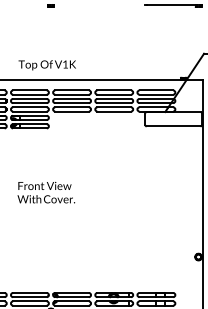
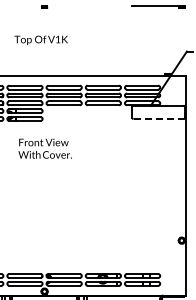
text: (46, 64) -> (40, 39), moved
line: (174, 126) -> (159, 119), solid -> dashed
text: (45, 192) -> (44, 148), moved

